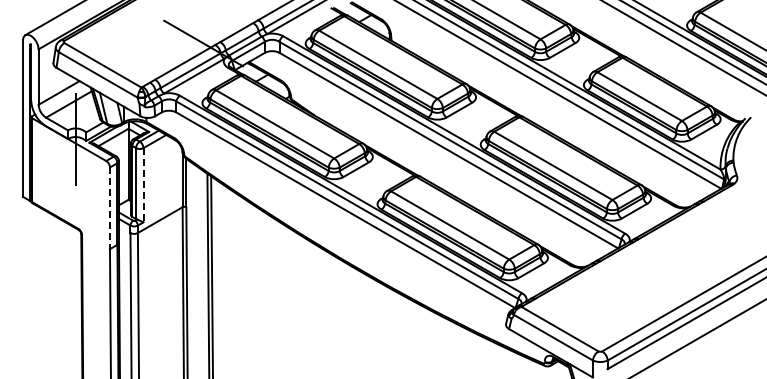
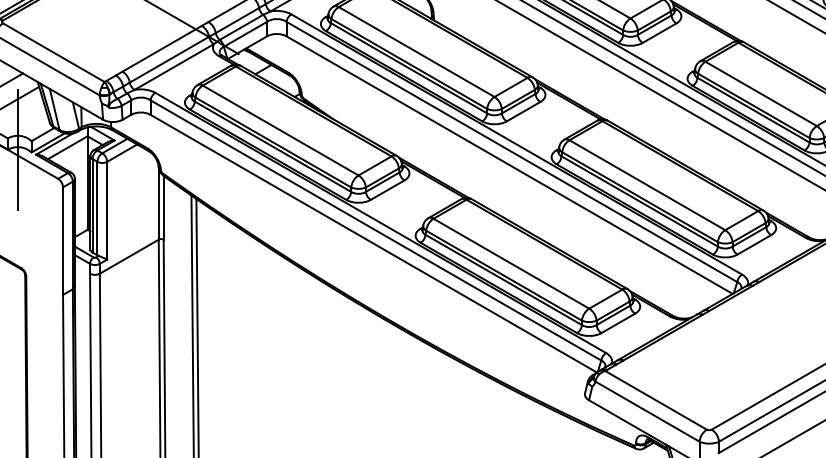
line: (143, 185) -> (107, 211), dashed -> solid
line: (109, 208) -> (62, 241), dashed -> solid

